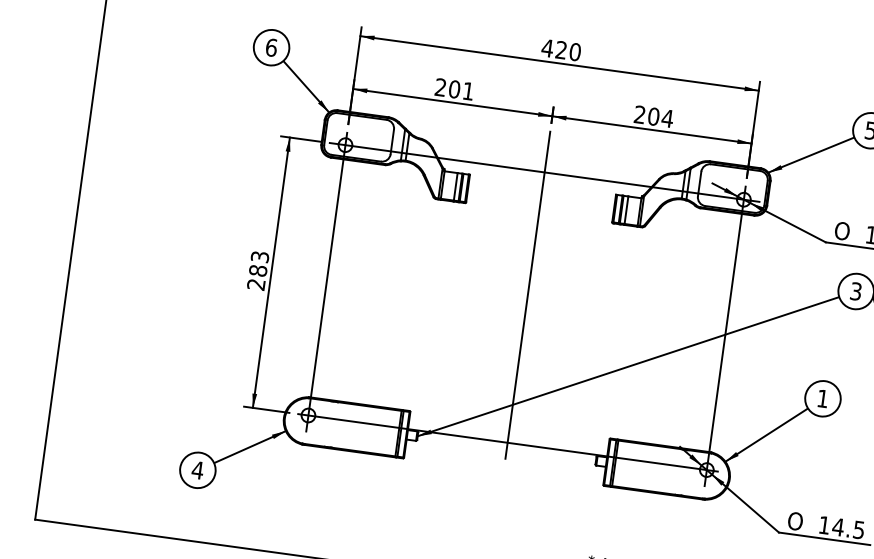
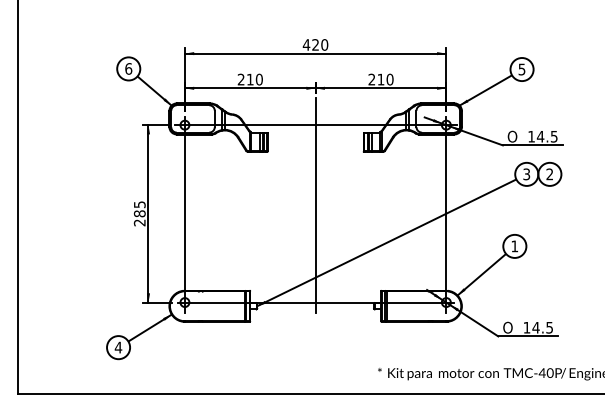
text: (461, 90) -> (254, 79), 201 -> 210
text: (660, 117) -> (385, 79), 204 -> 210
text: (258, 256) -> (138, 204), 283 -> 285

